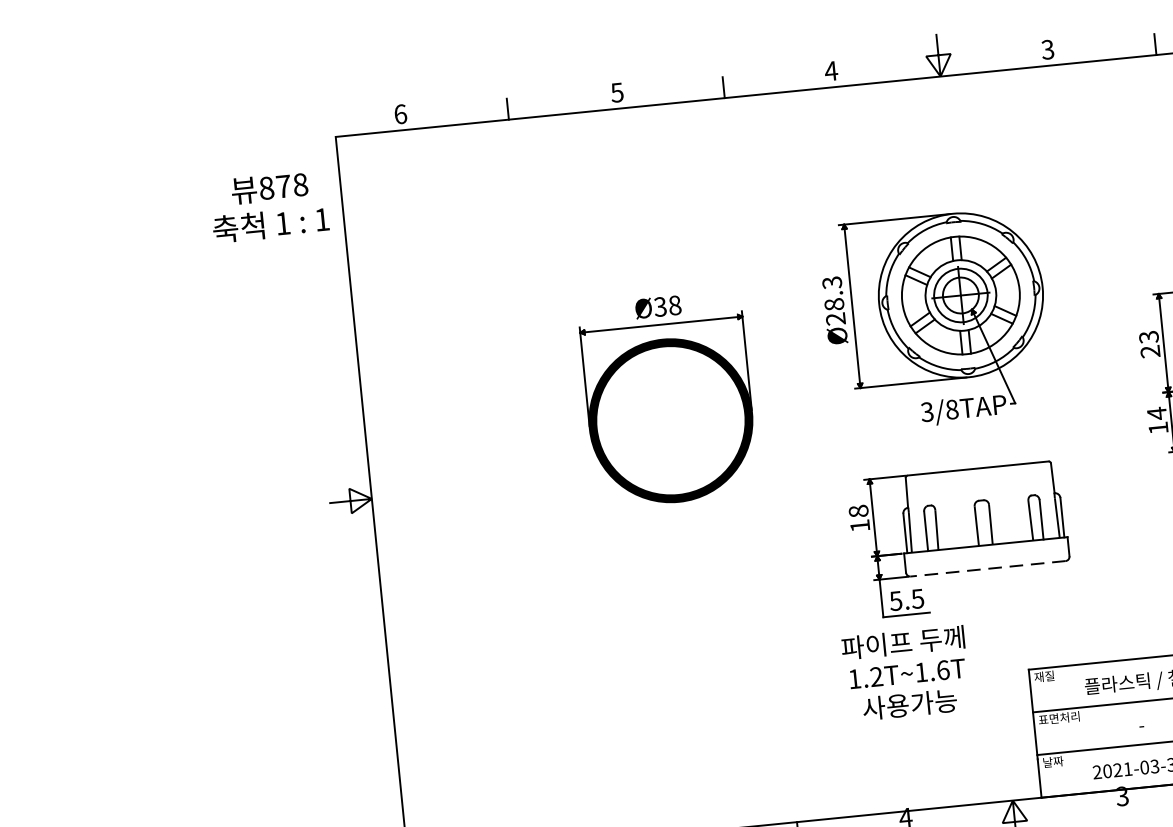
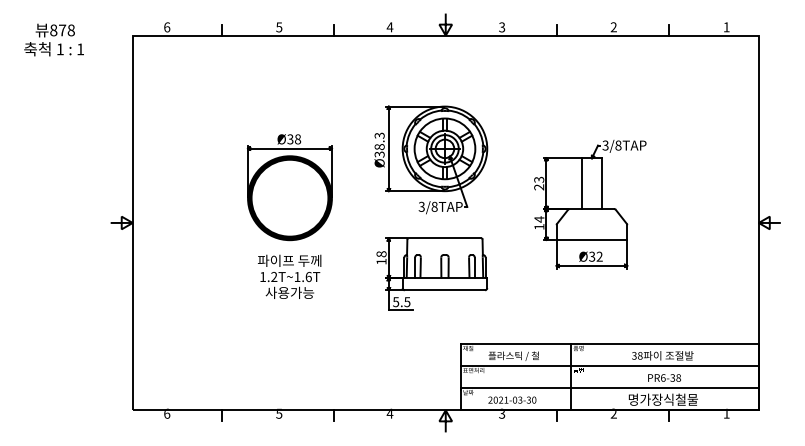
text: (267, 205) -> (53, 39), moved
text: (835, 318) -> (379, 154), Ø28.3 -> Ø38.3
line: (987, 569) -> (444, 290), dashed -> solid
text: (905, 673) -> (289, 276), moved

